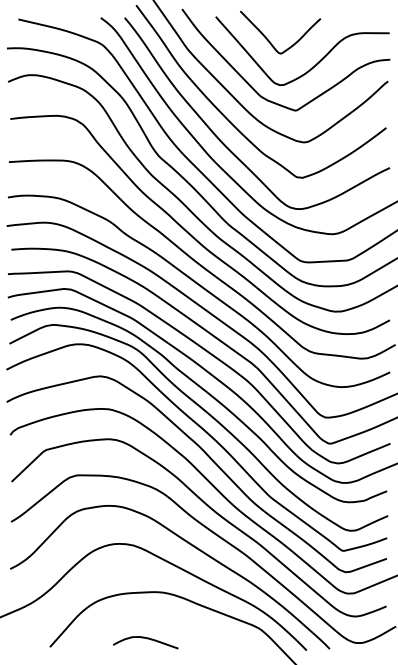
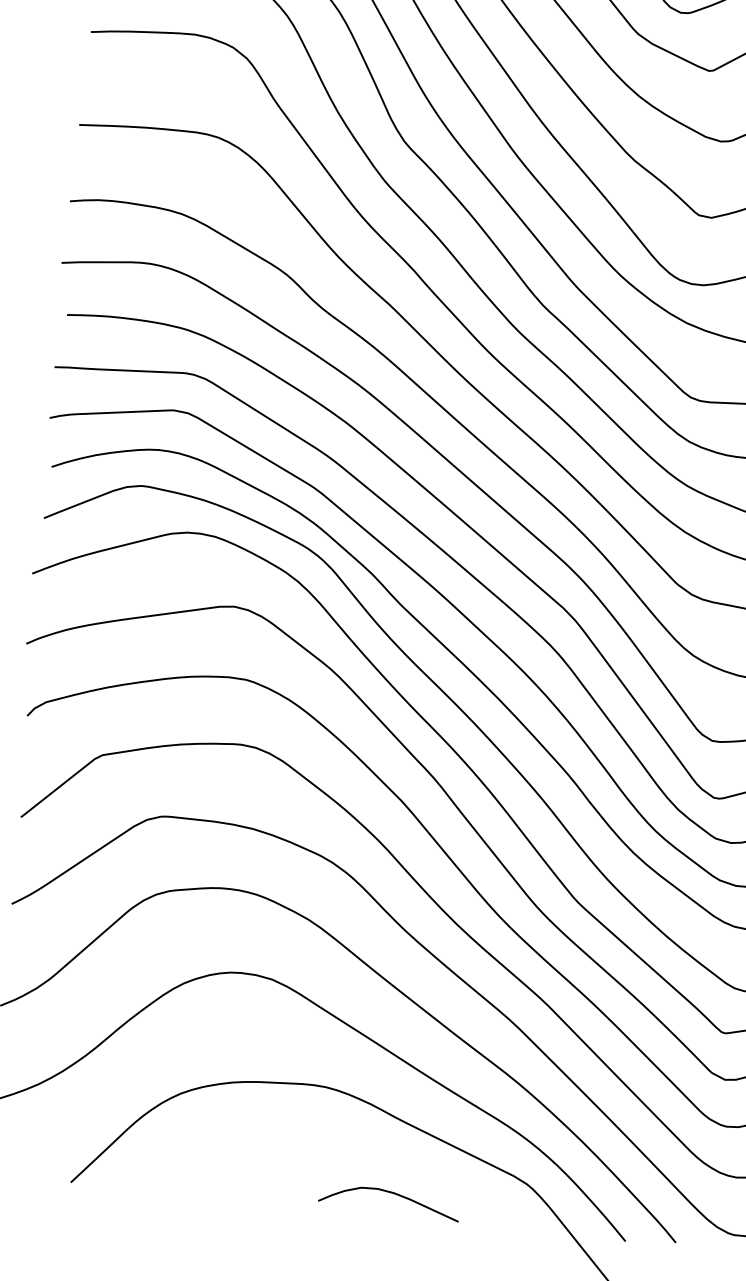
curve: (147, 639) -> (393, 1195), moved

